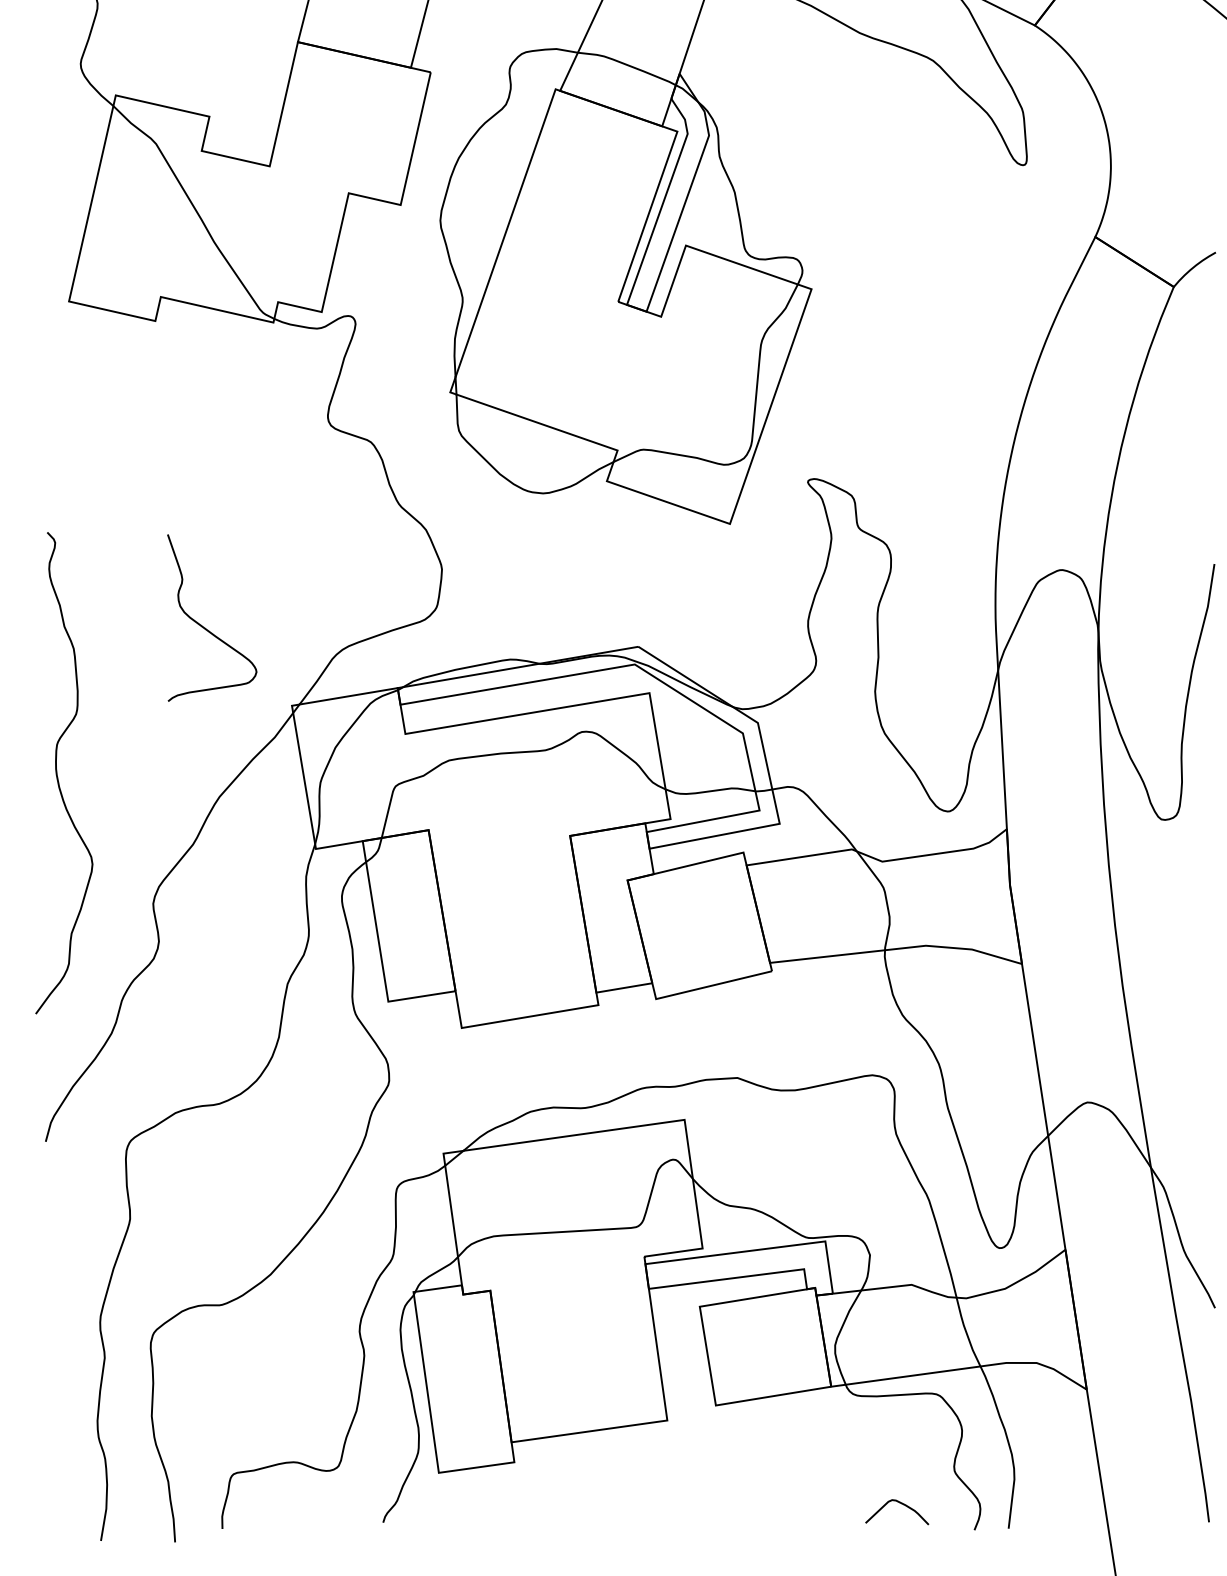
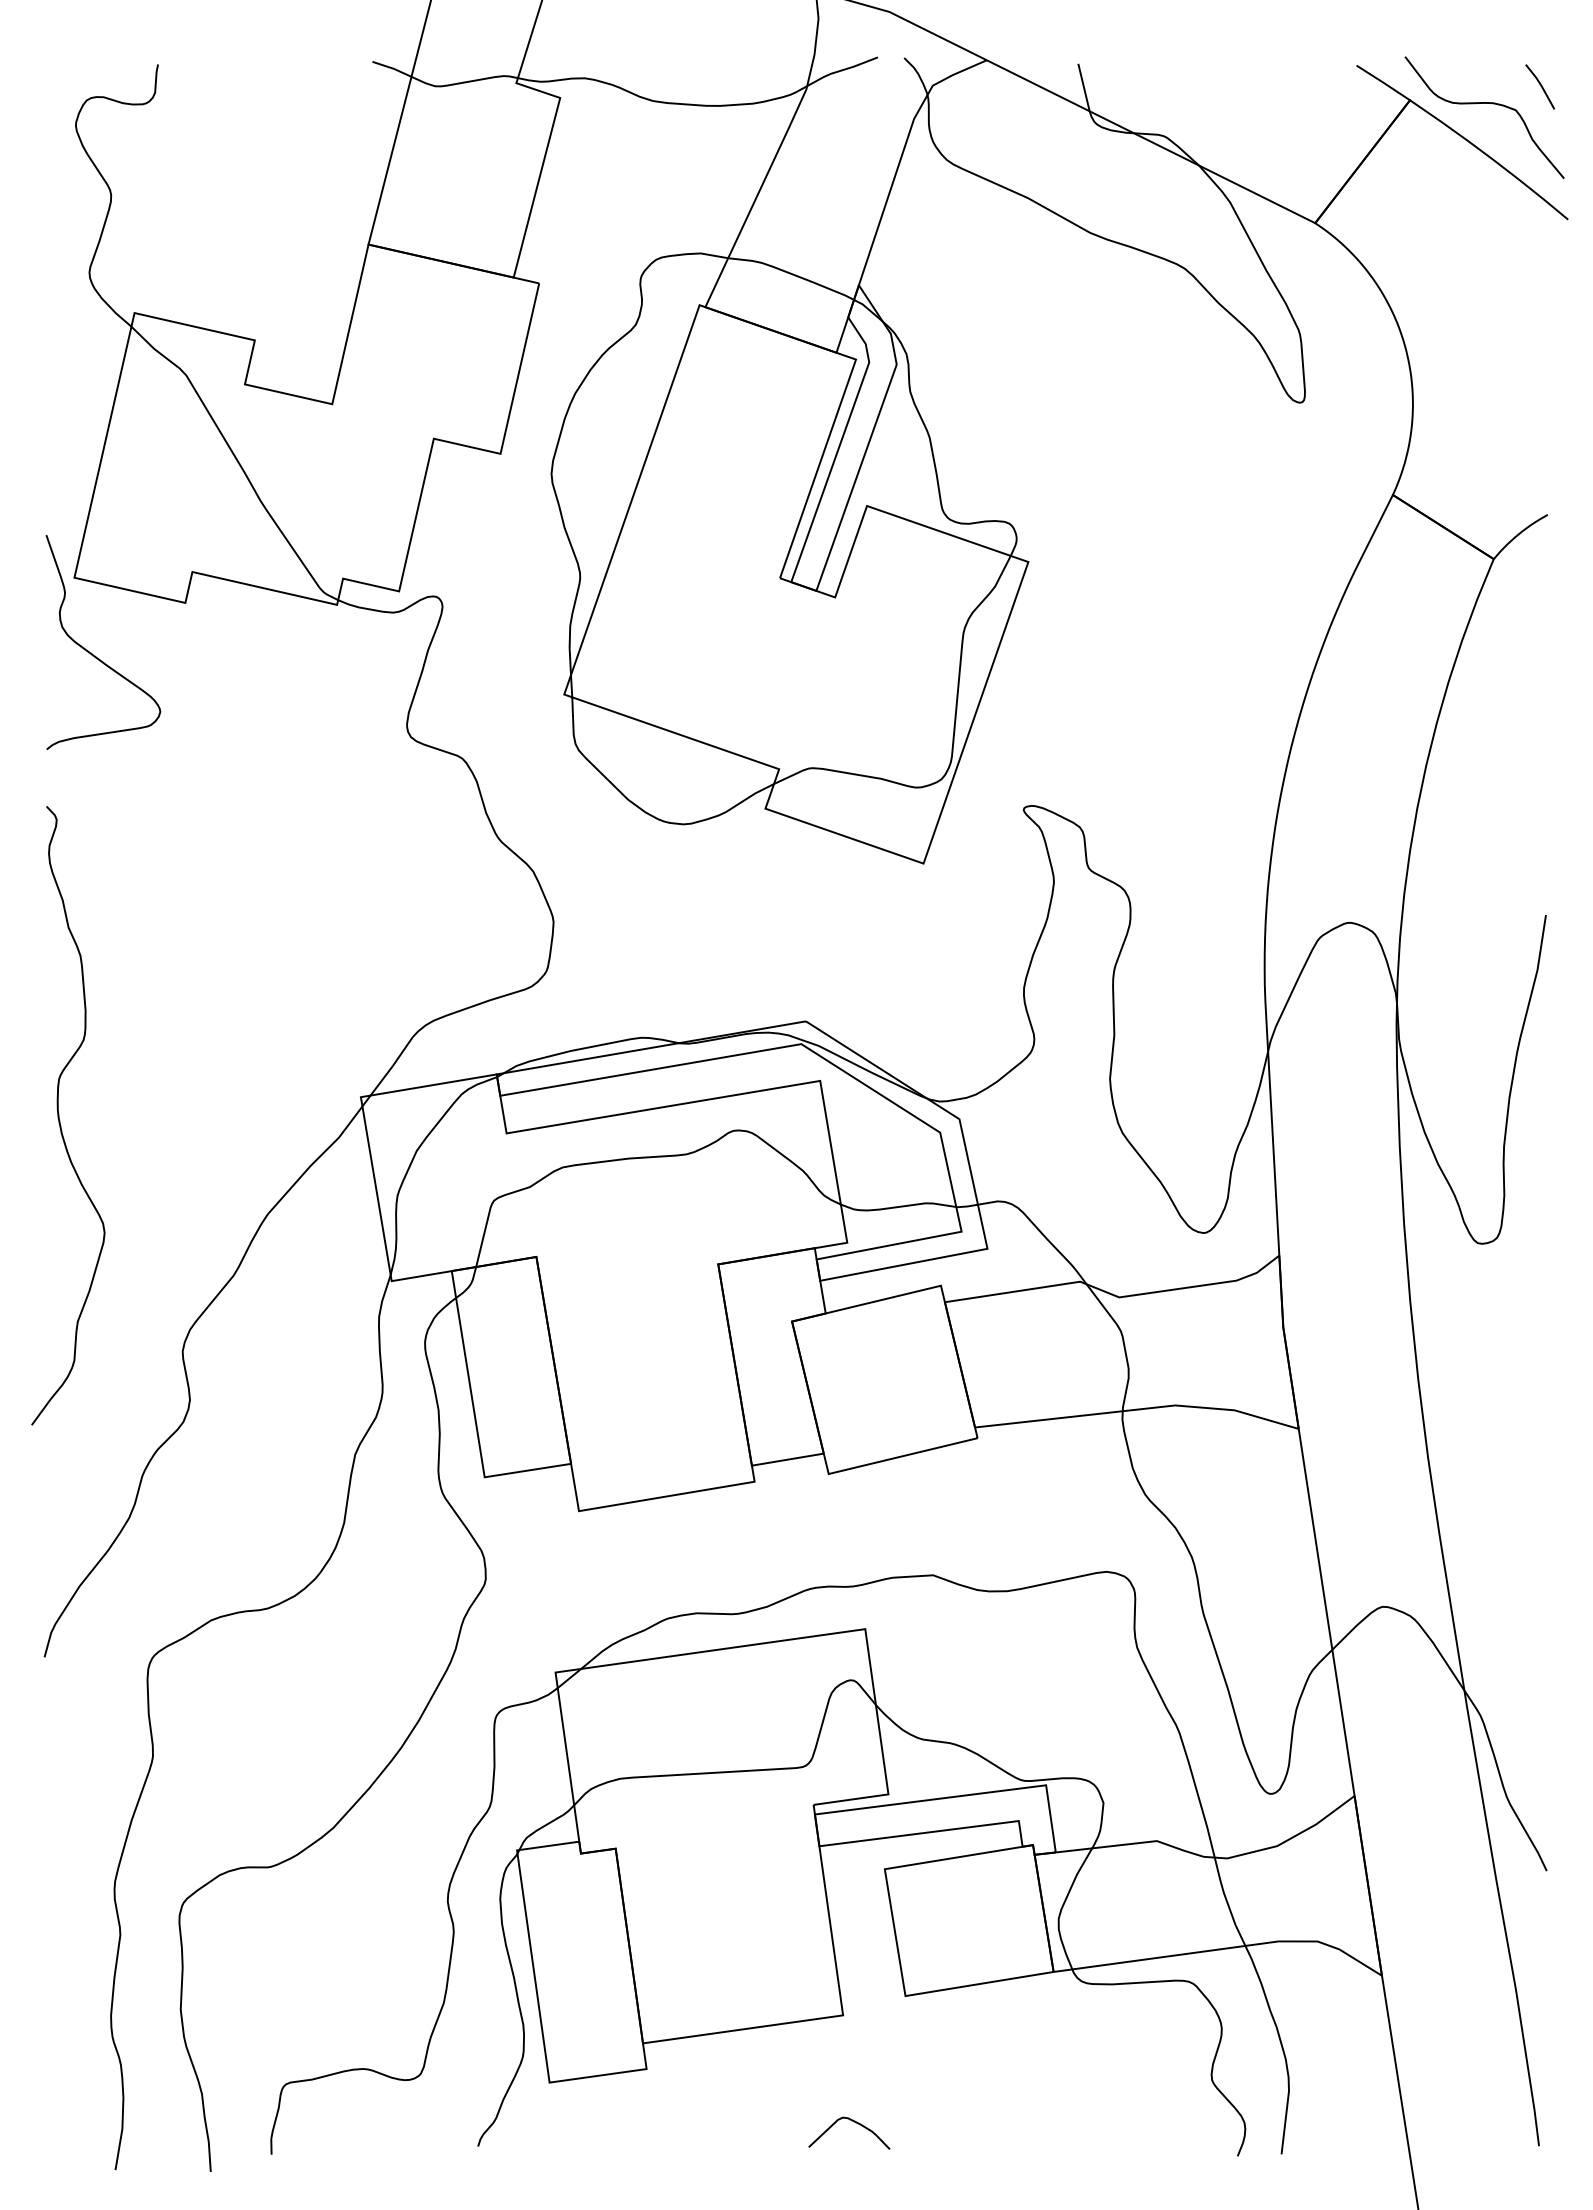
curve: (206, 628) -> (95, 655), moved
curve: (57, 772) -> (59, 1115), moved
curve: (901, 1503) -> (854, 2122), moved

